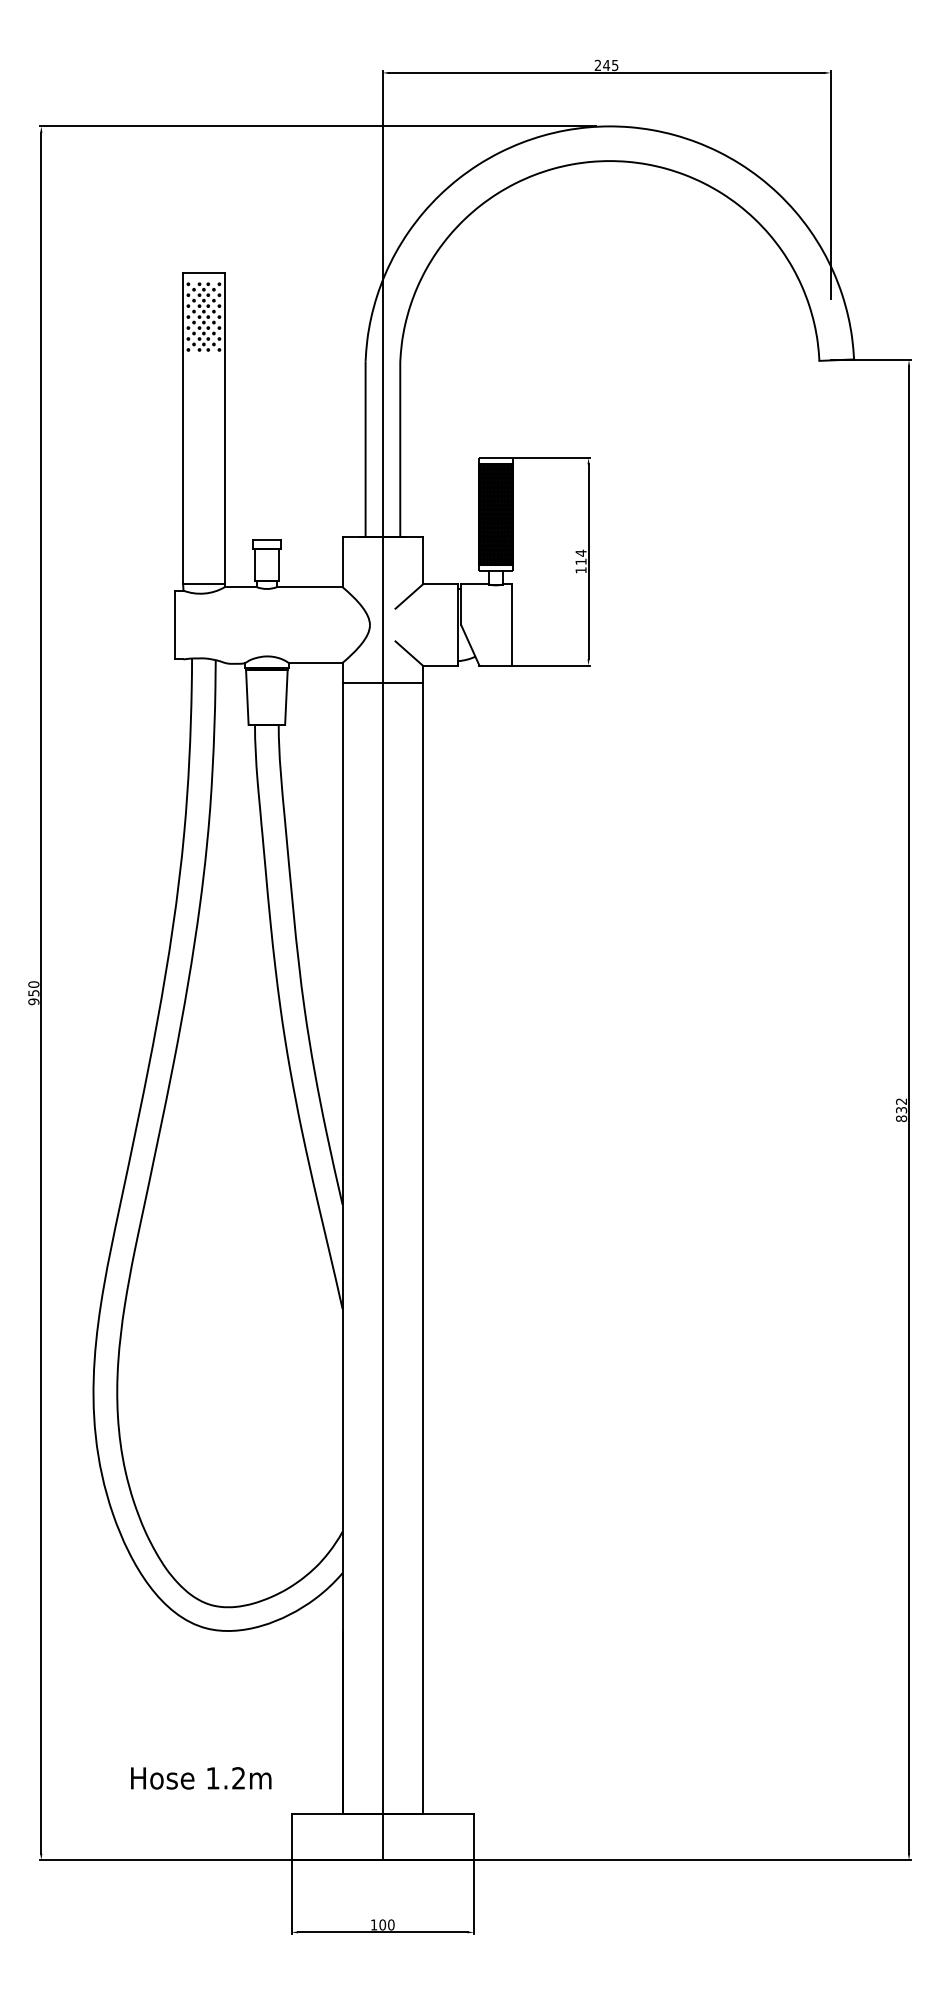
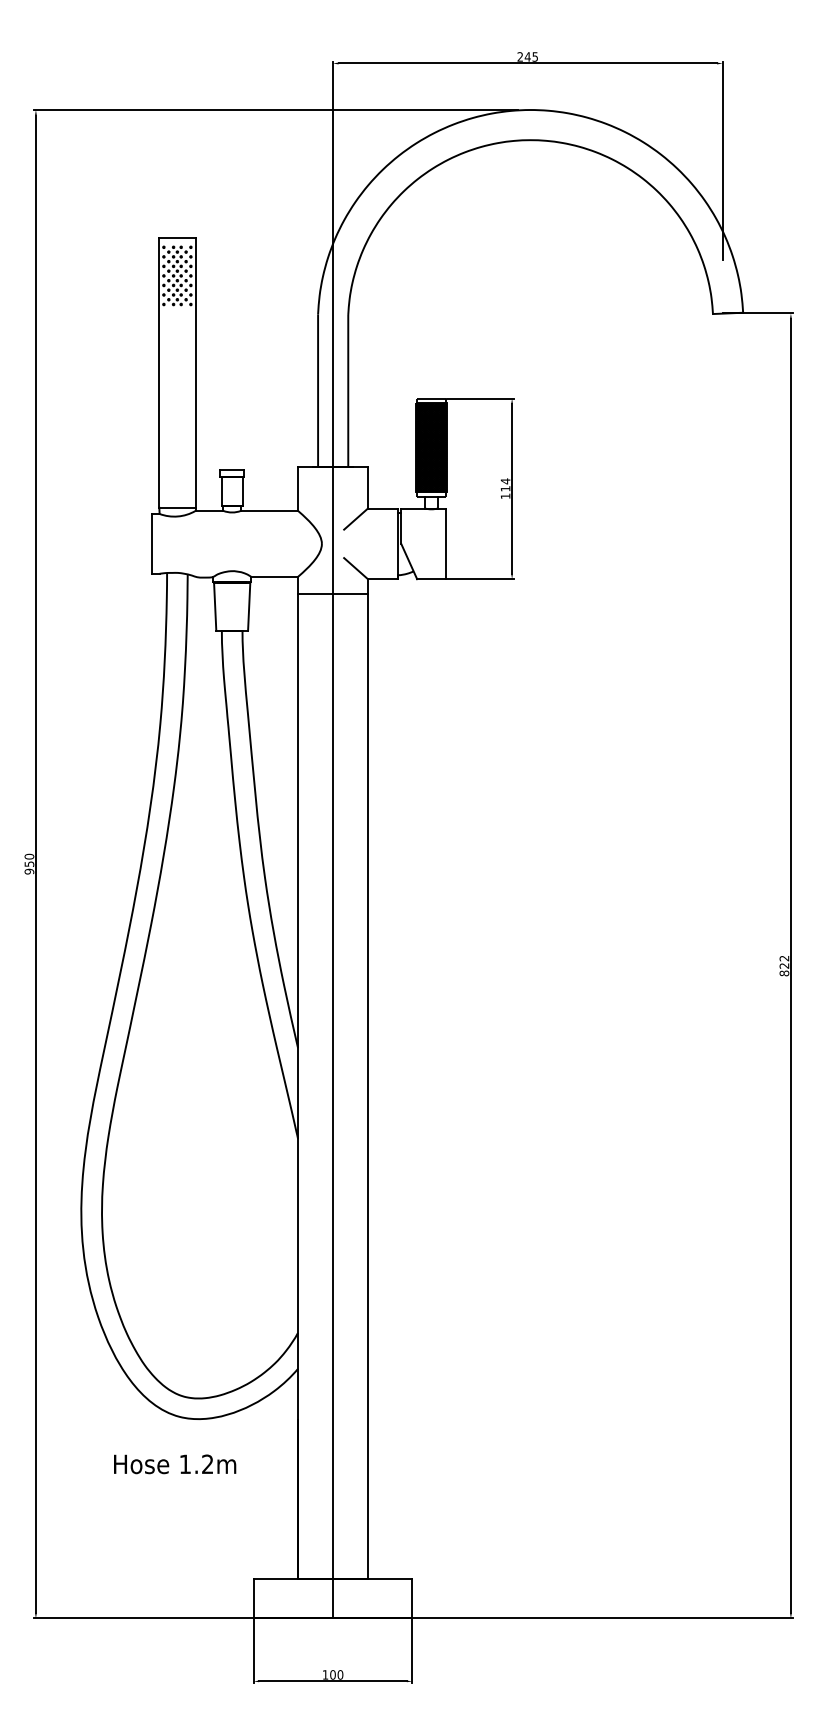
text: (901, 1109) -> (784, 965), 832 -> 822
text: (201, 1778) -> (175, 1464), moved

